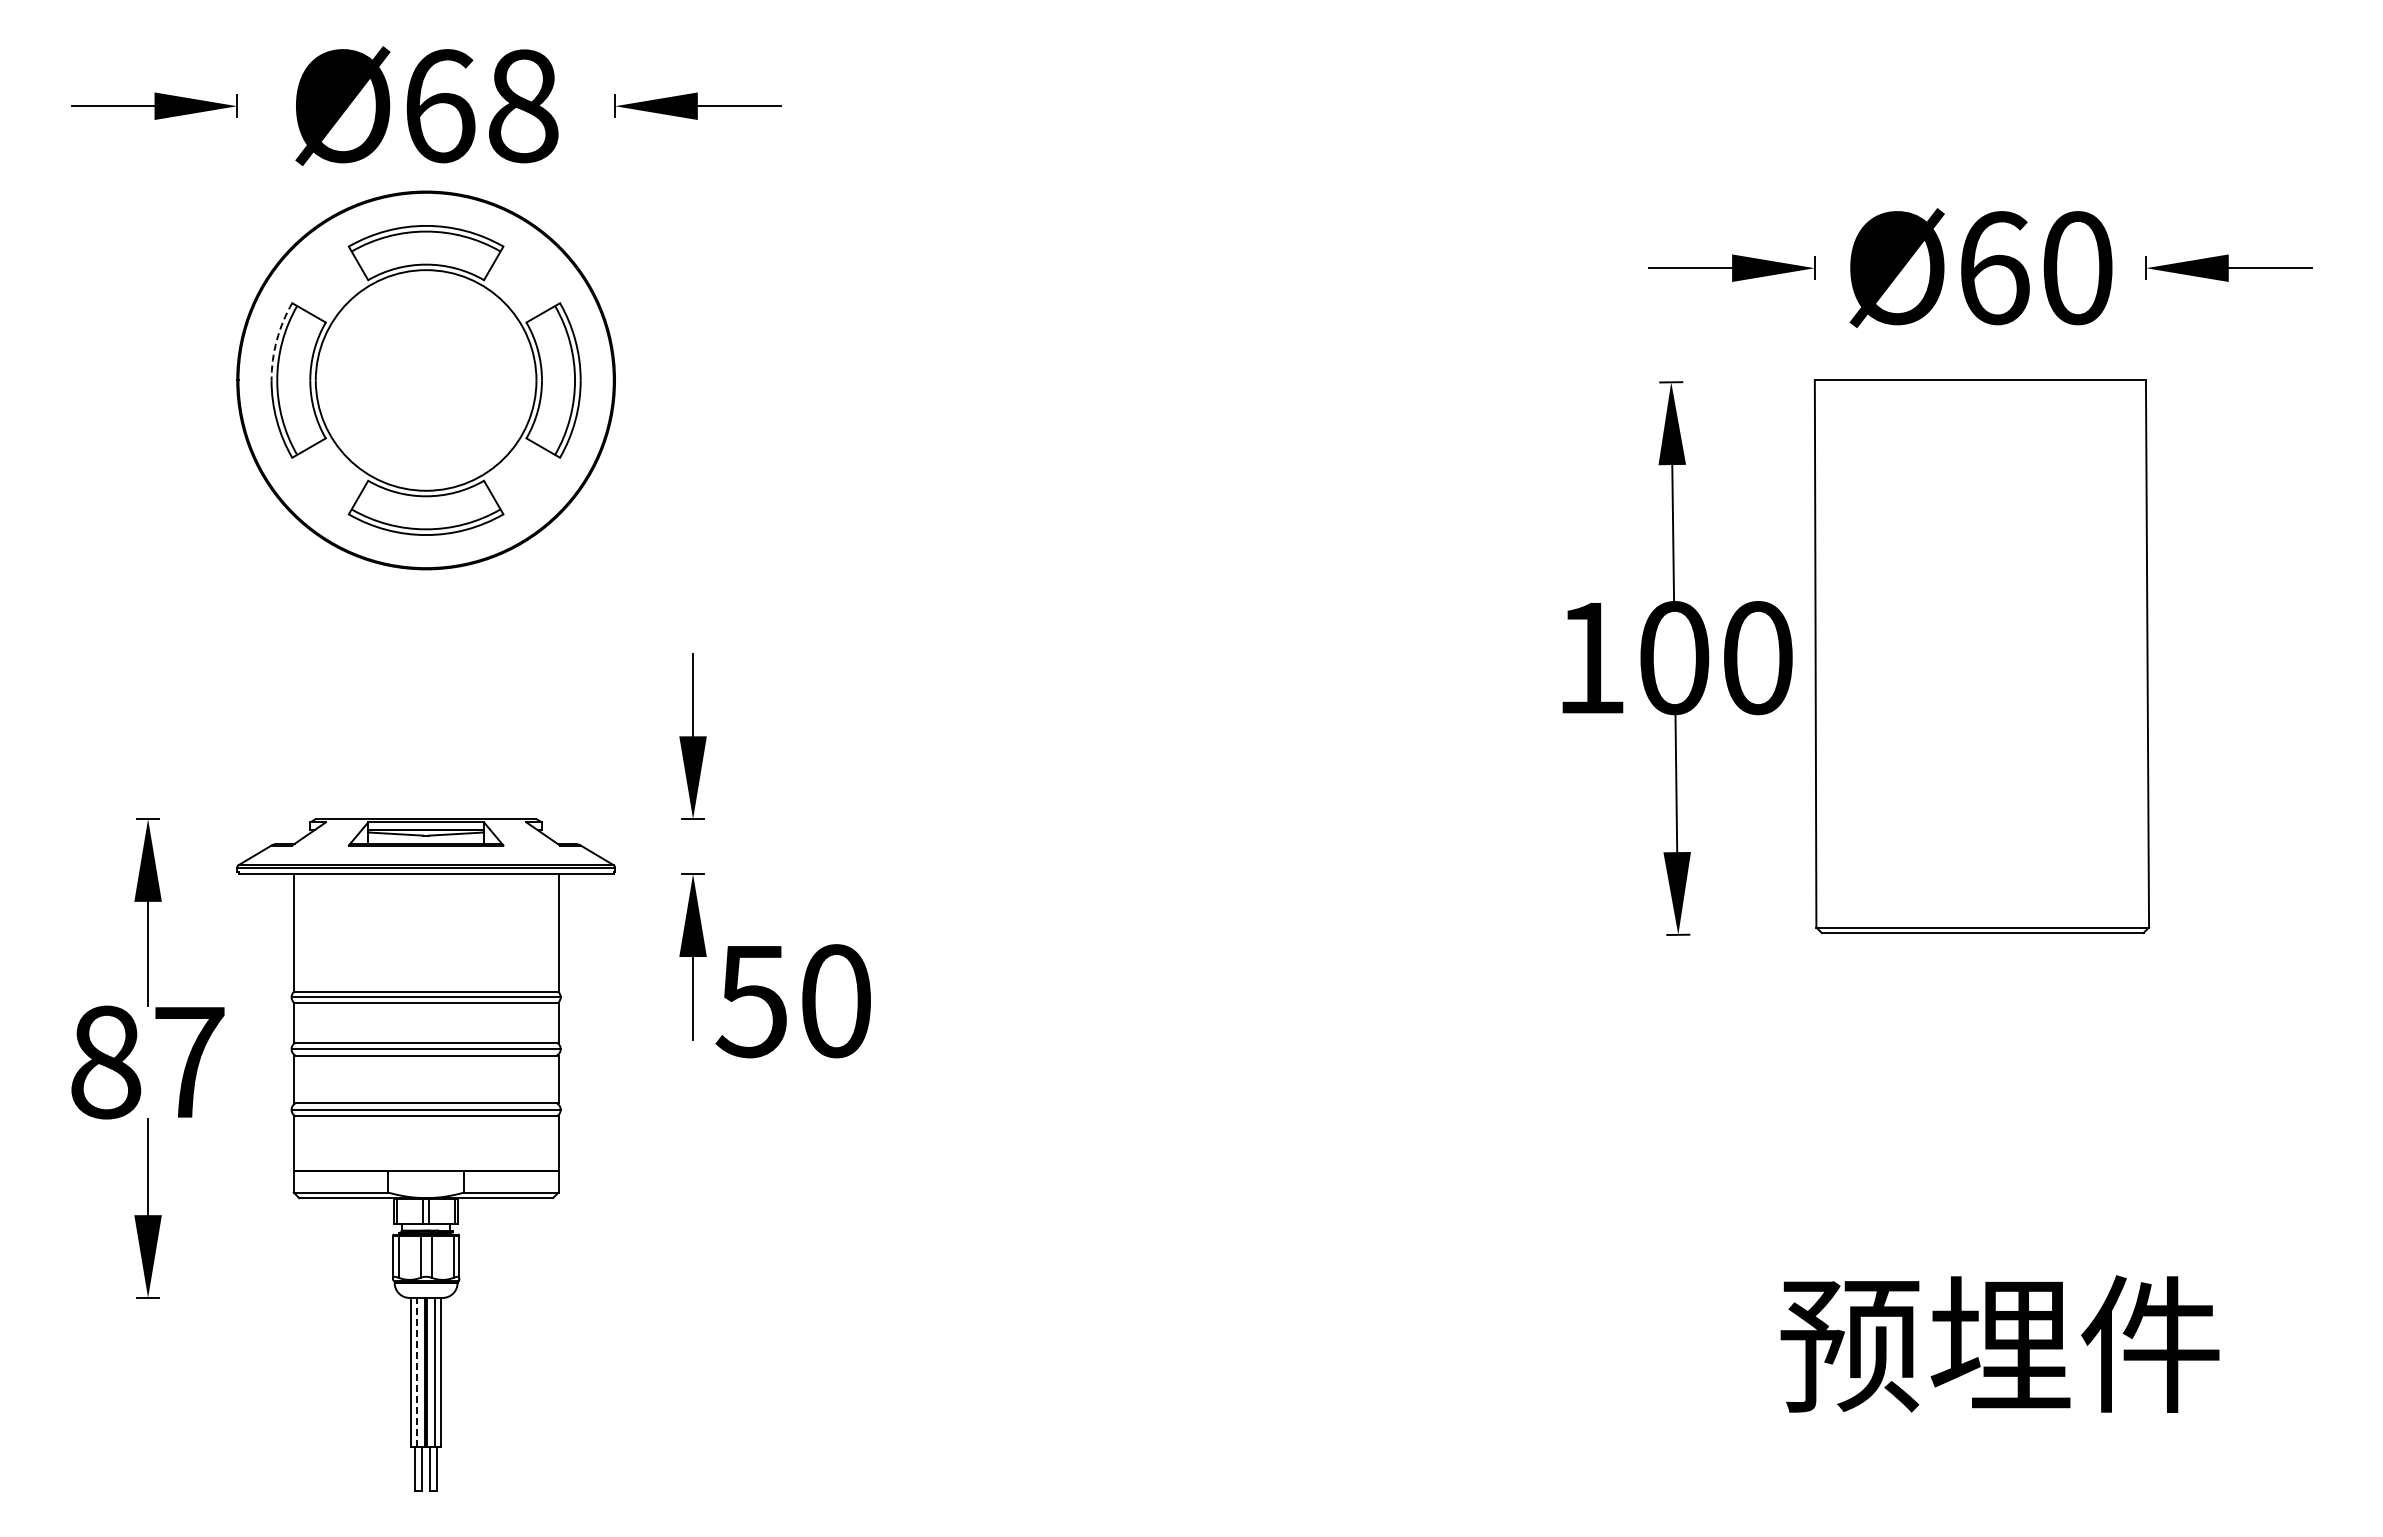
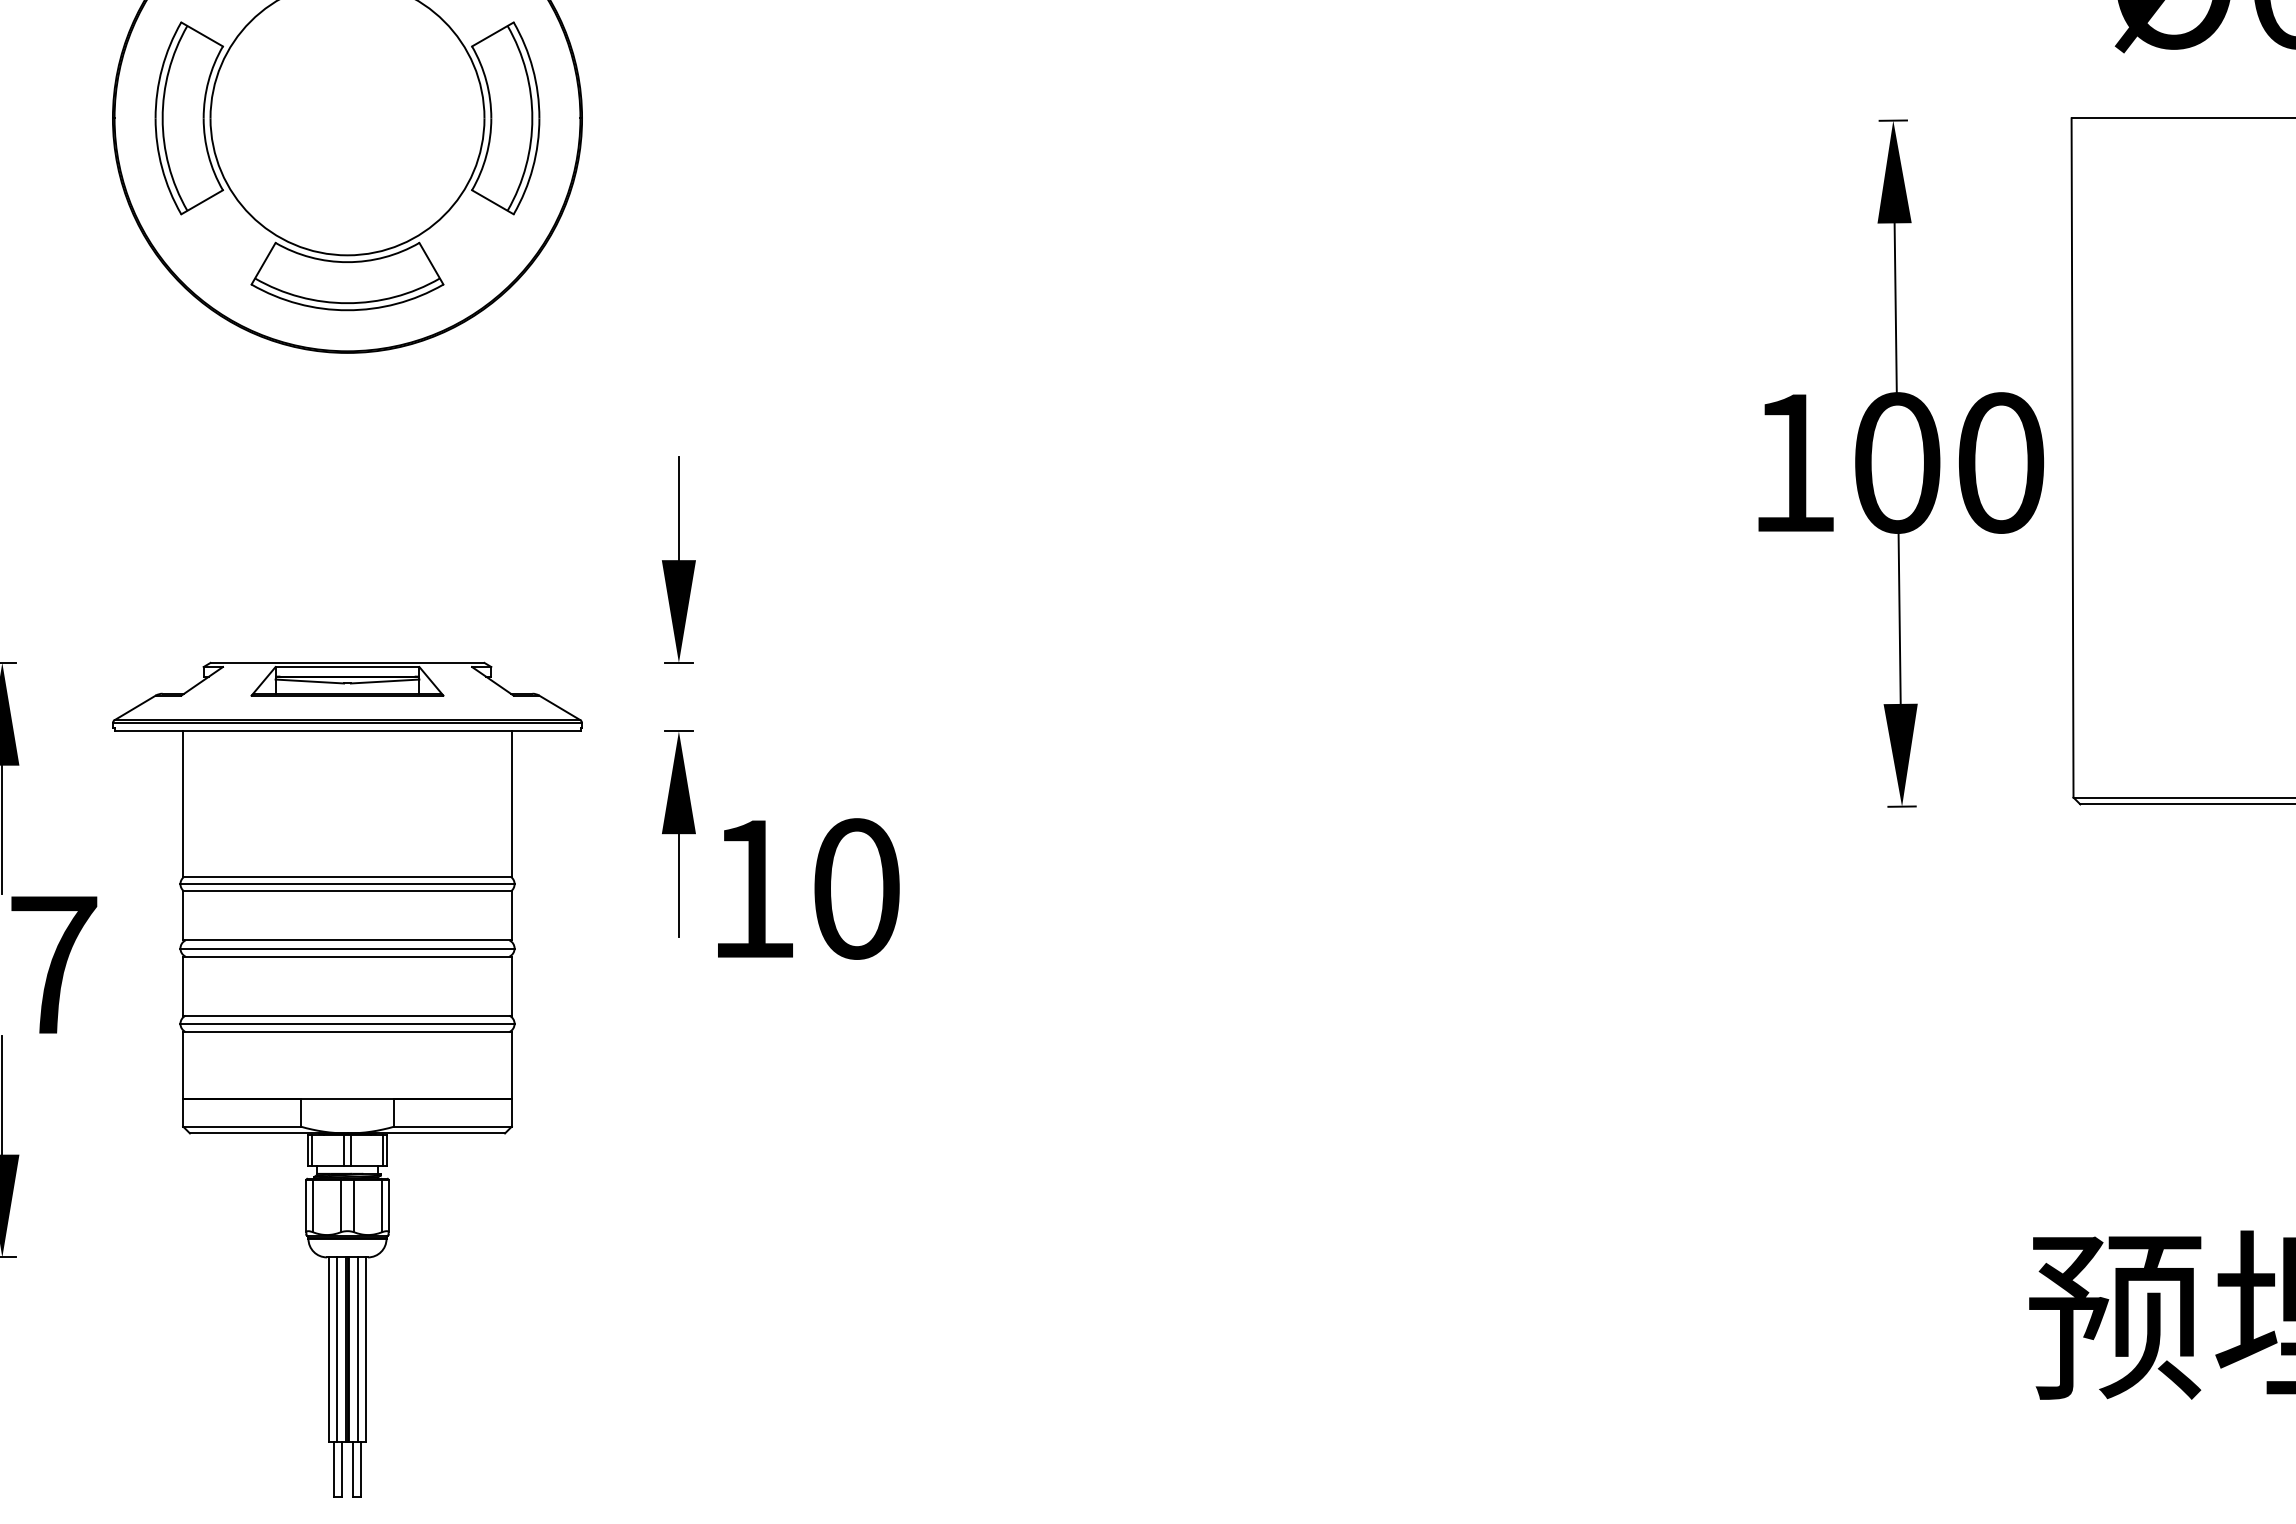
arc: (276, 340) -> (161, 68), dashed -> solid
text: (750, 1002) -> (750, 890), 50 -> 10
line: (417, 1371) -> (336, 1348), dashed -> solid

